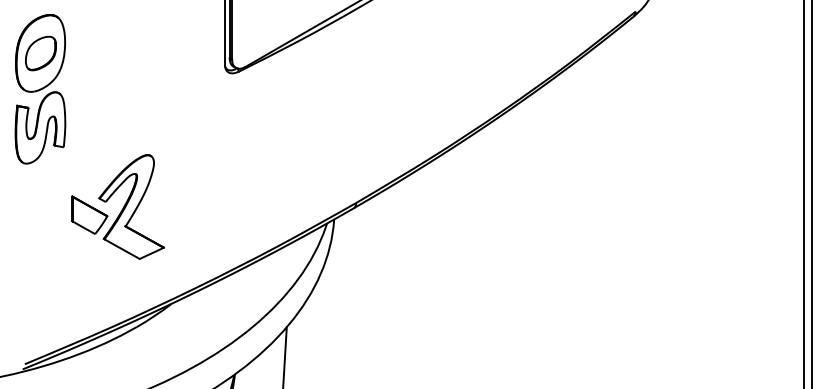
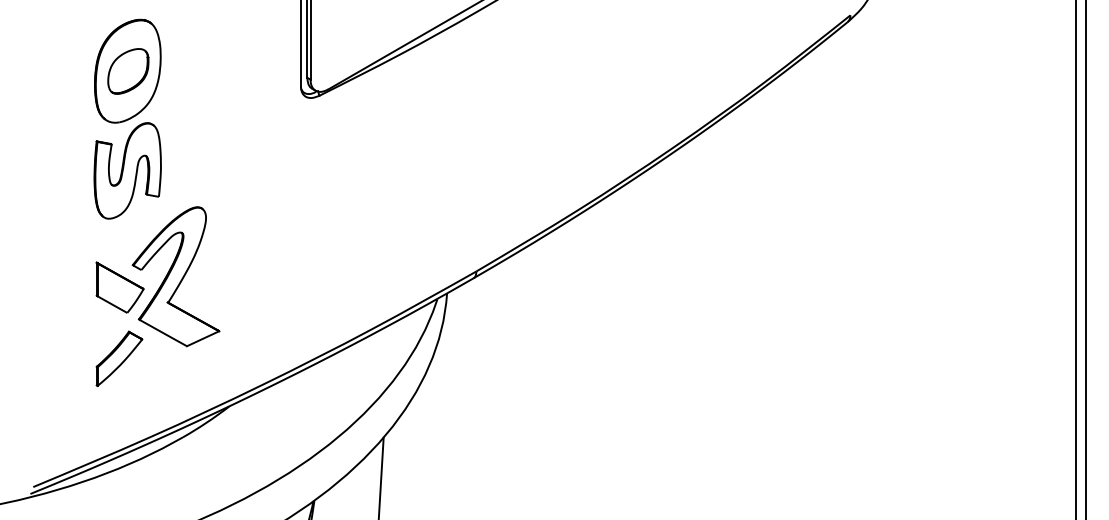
part: (40, 89) -> (127, 119), moved
part: (89, 268) -> (119, 358), added

